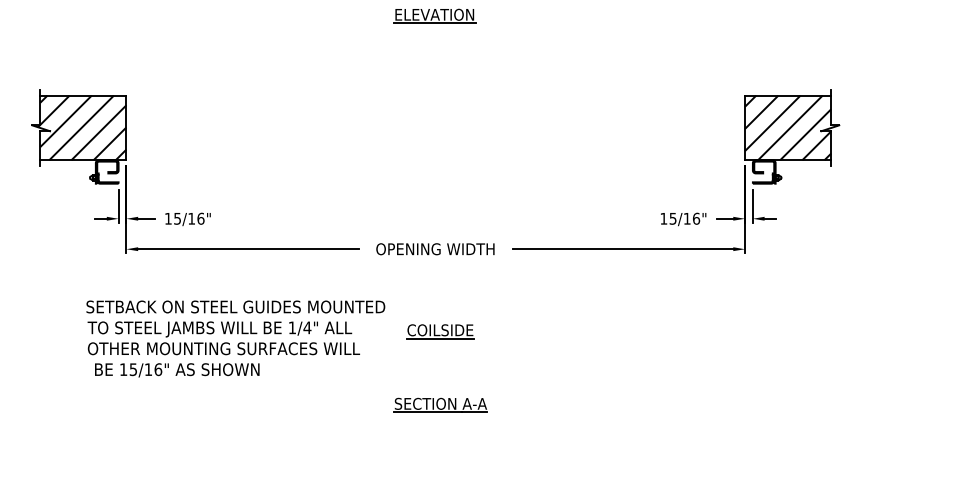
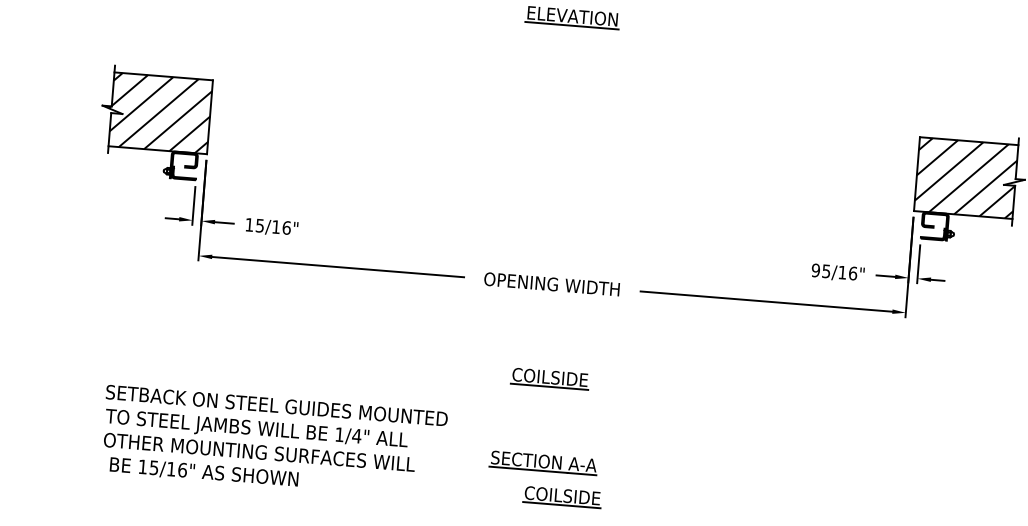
text: (663, 218) -> (815, 270), 15/16" -> 95/16"
text: (235, 338) -> (273, 441), moved
part: (459, 433) -> (562, 497), added

